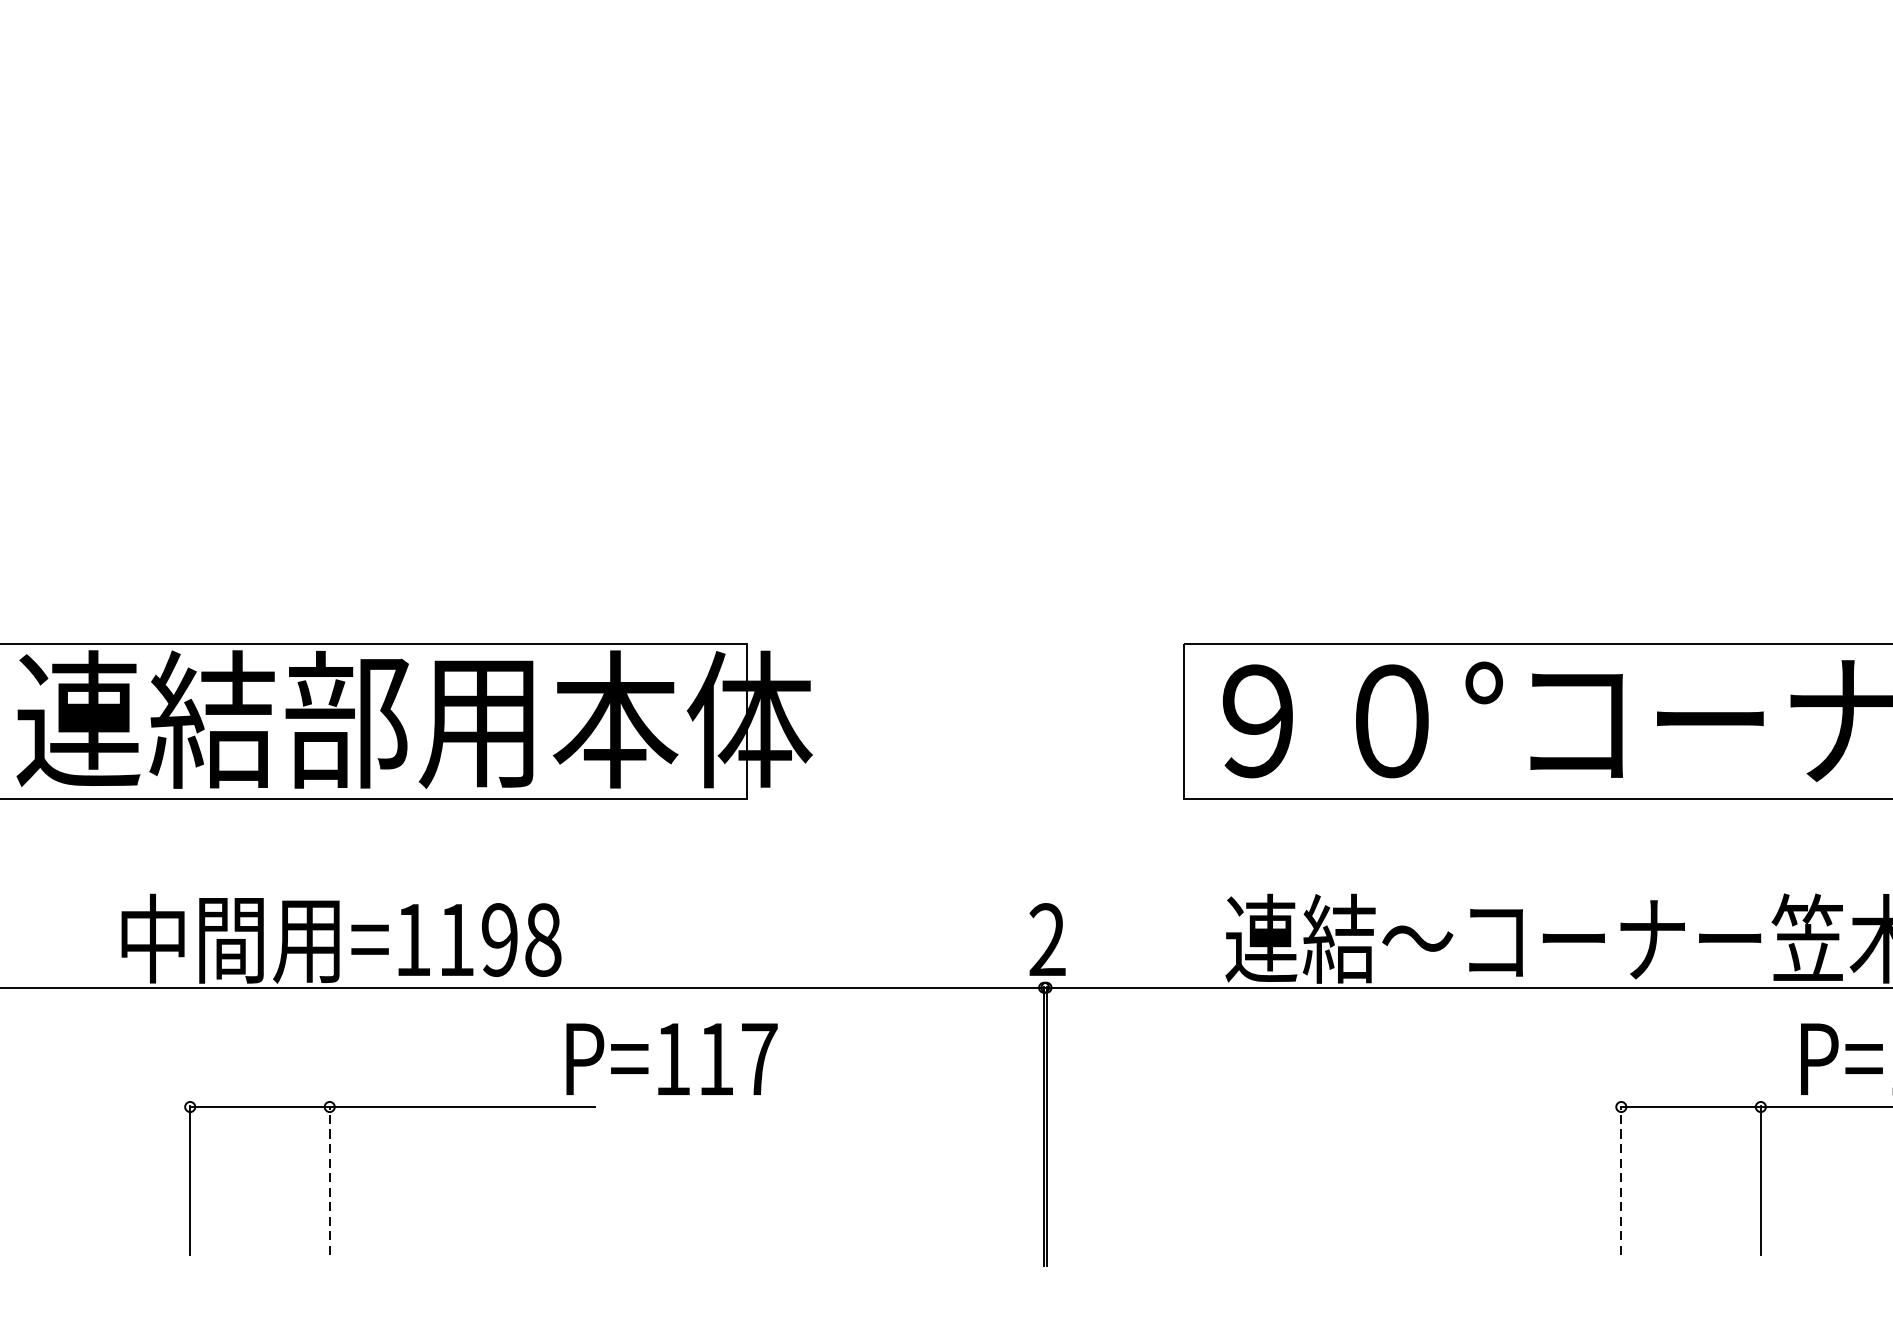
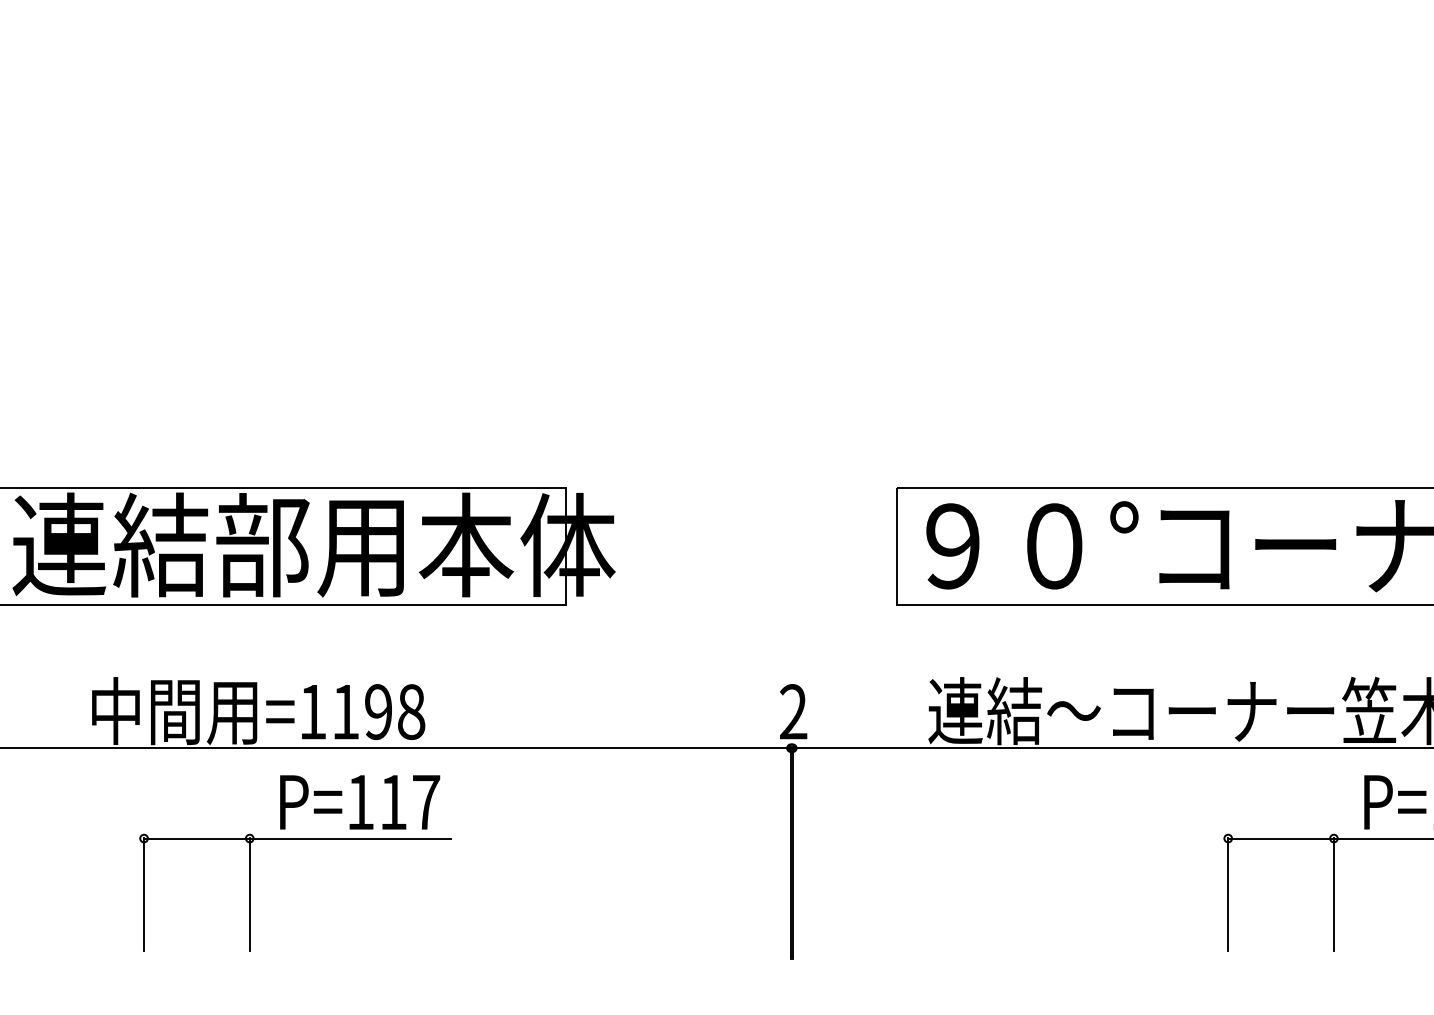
text: (672, 1059) -> (360, 802), moved
line: (329, 1179) -> (249, 893), dashed -> solid
line: (1621, 1179) -> (1228, 893), dashed -> solid

